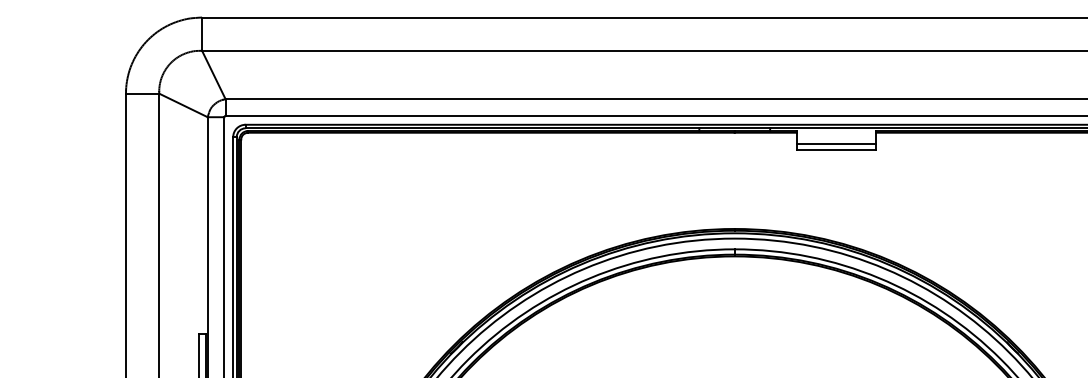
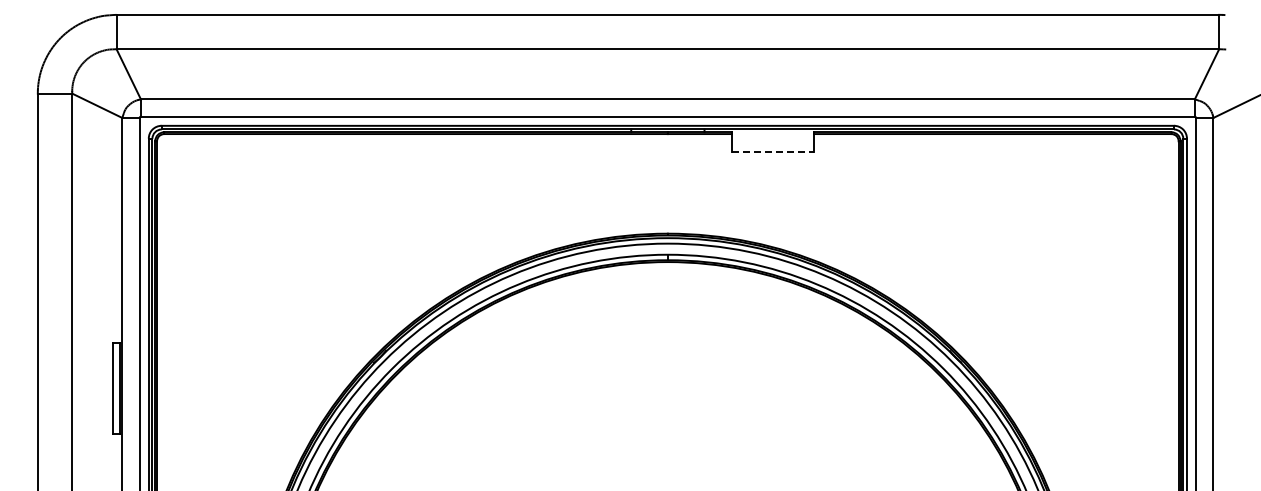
line: (836, 143) -> (773, 145), removed
line: (836, 150) -> (773, 152), solid -> dashed

